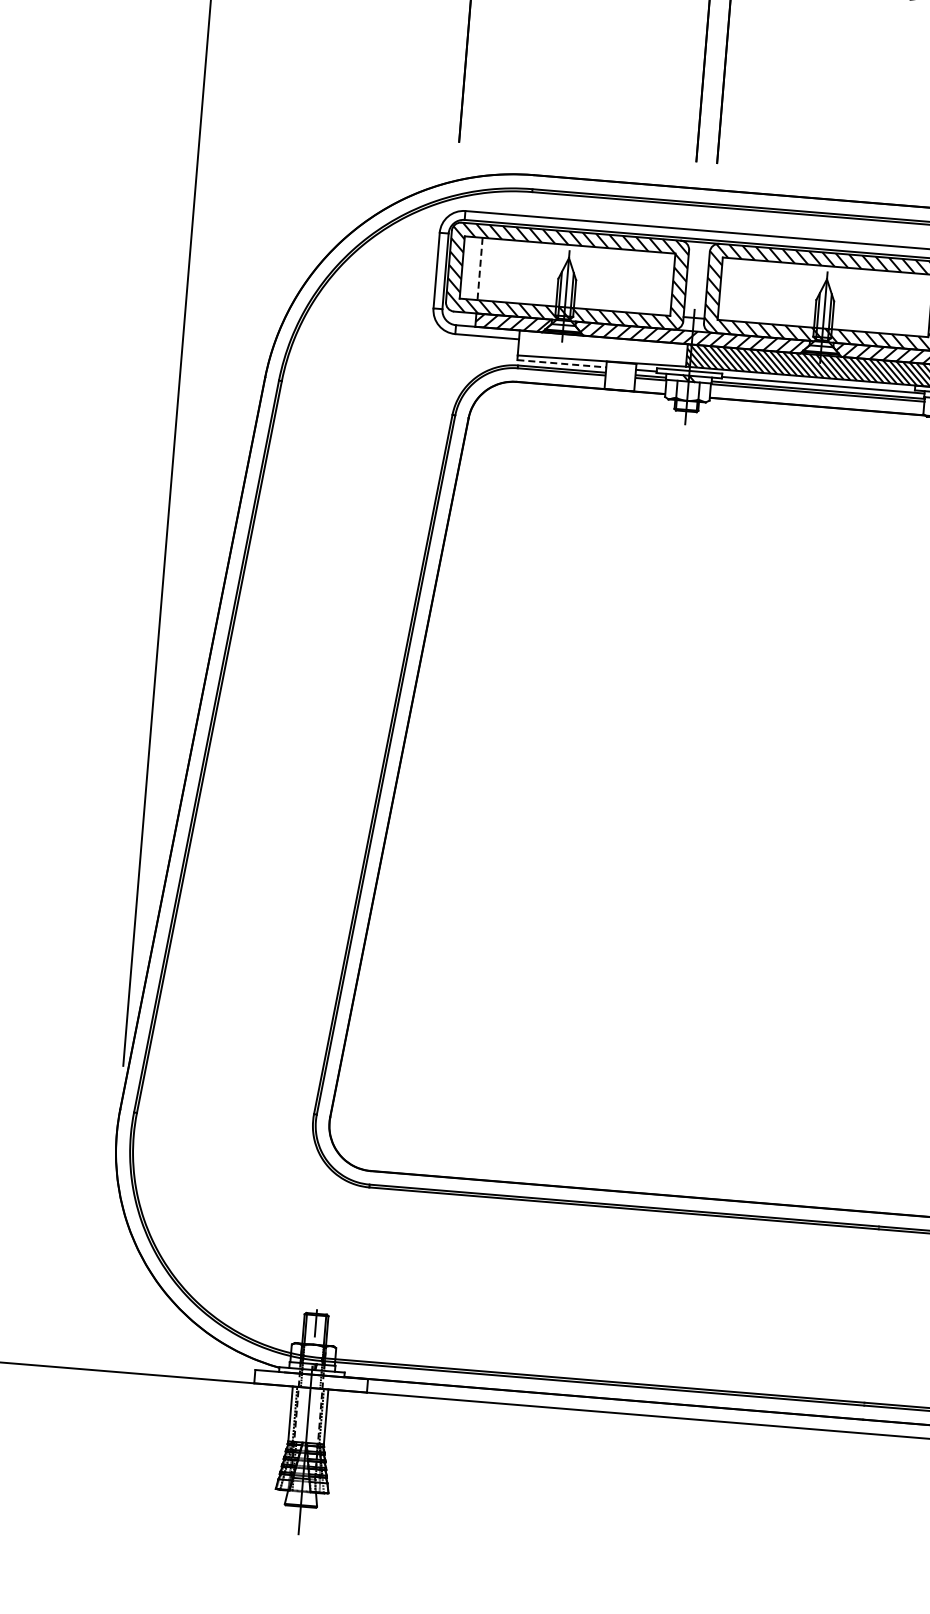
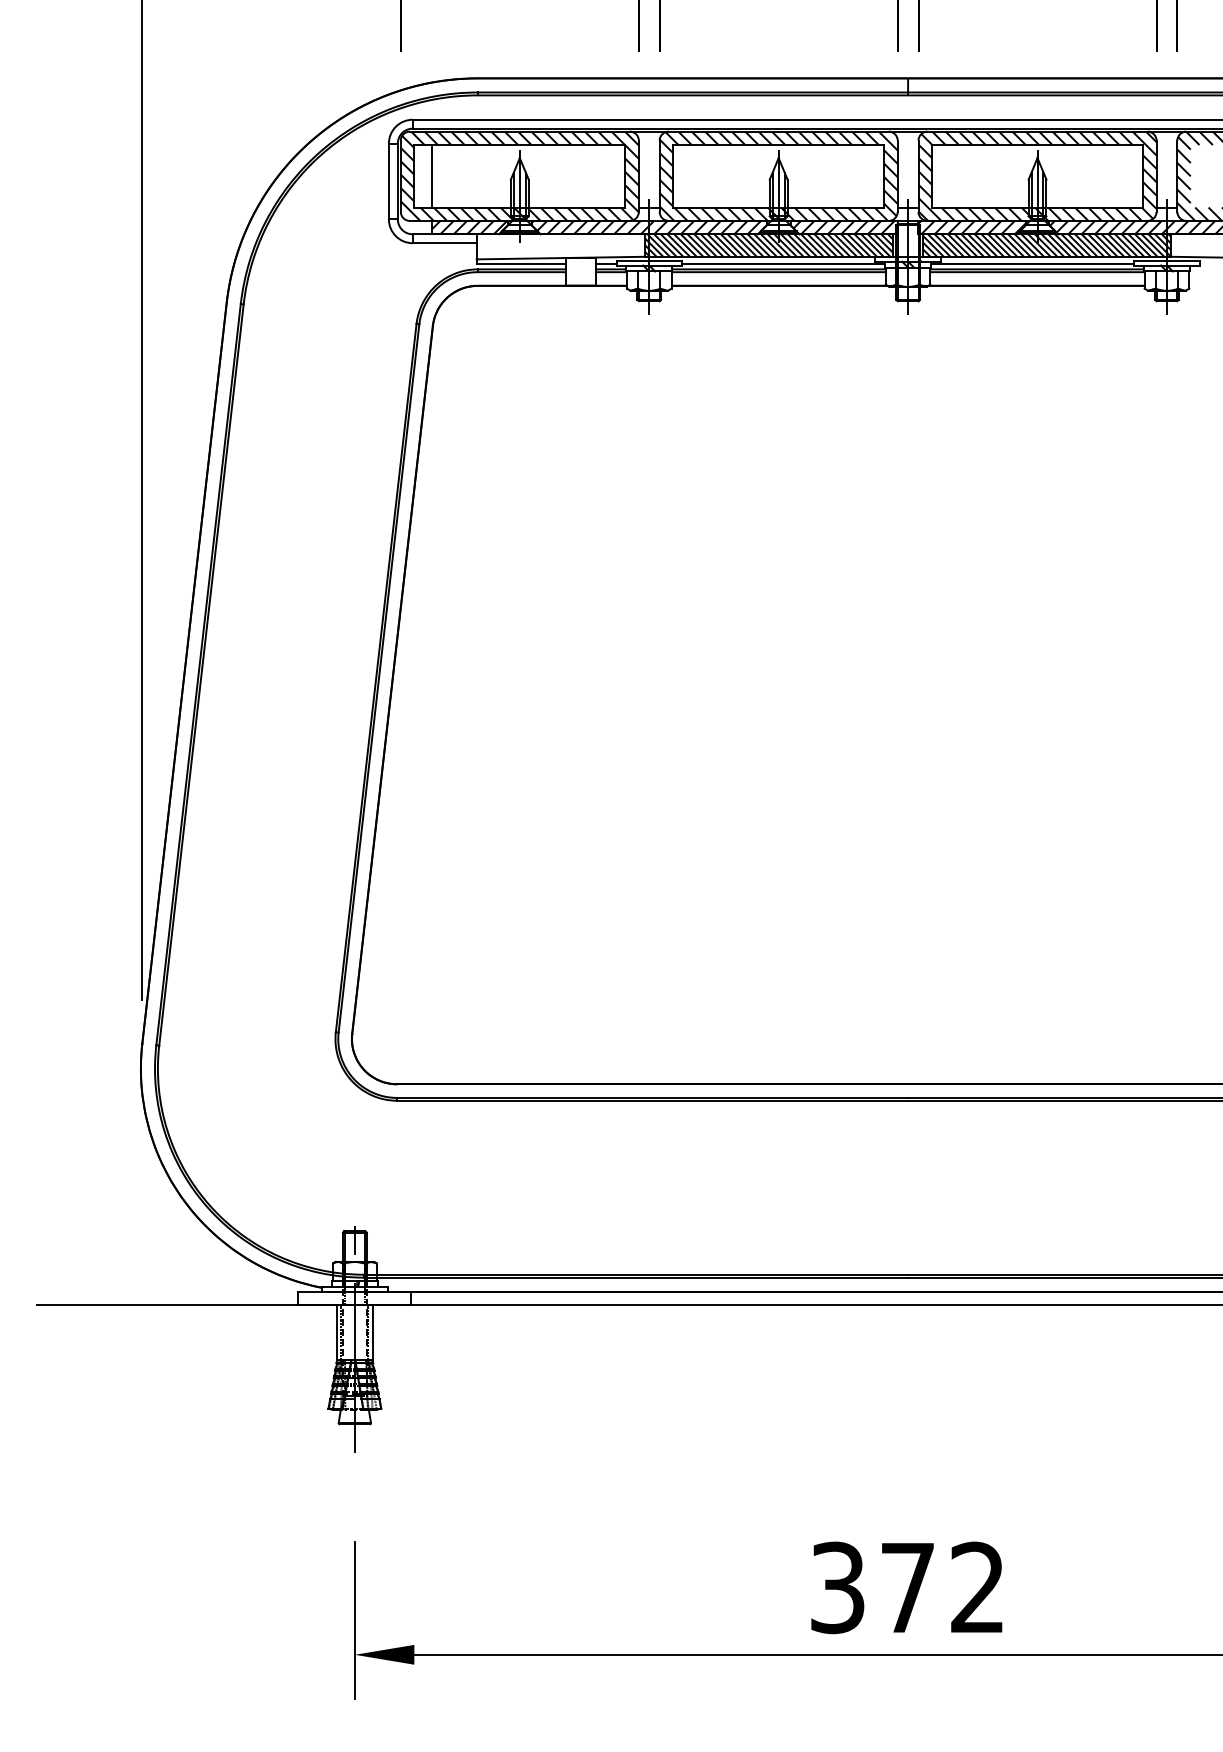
line: (480, 269) -> (432, 176), dashed -> solid
line: (561, 364) -> (521, 264), dashed -> solid

